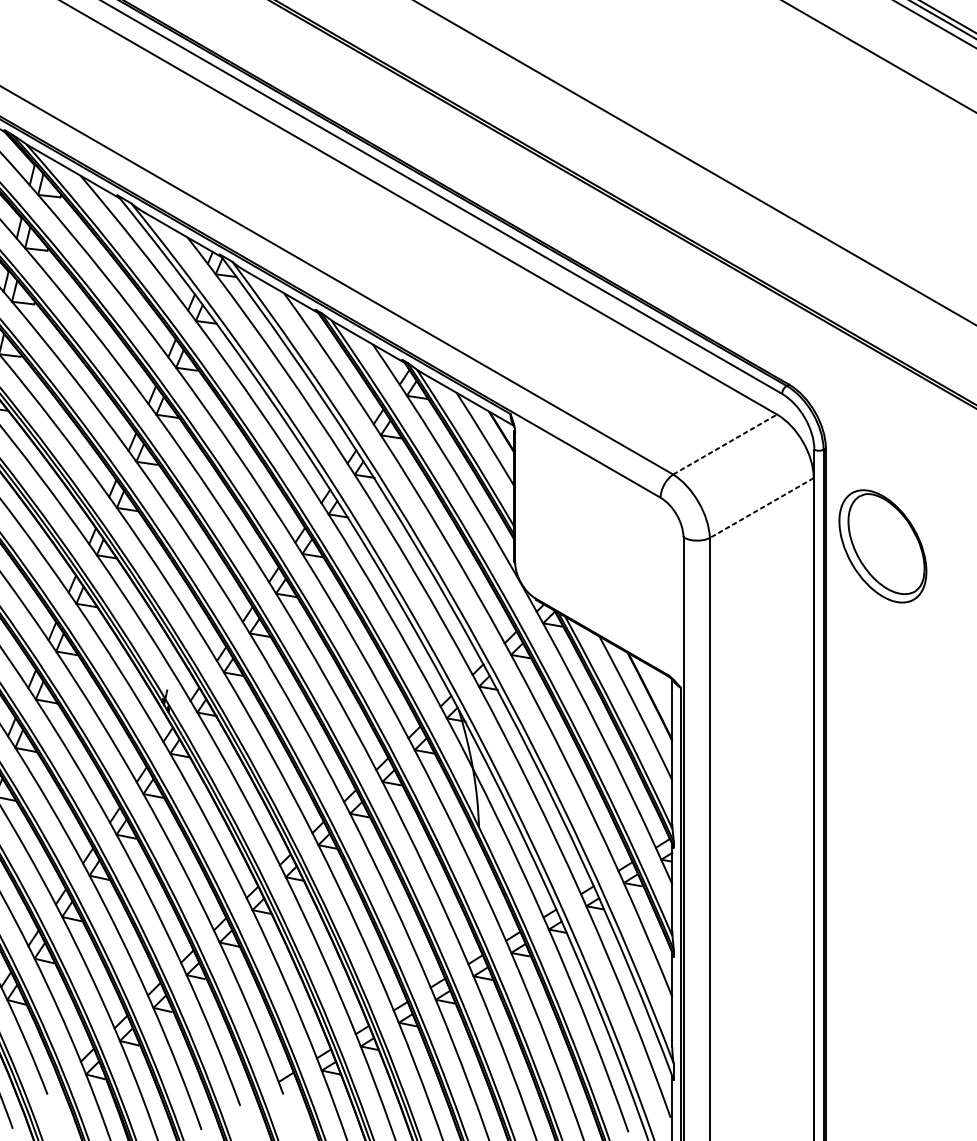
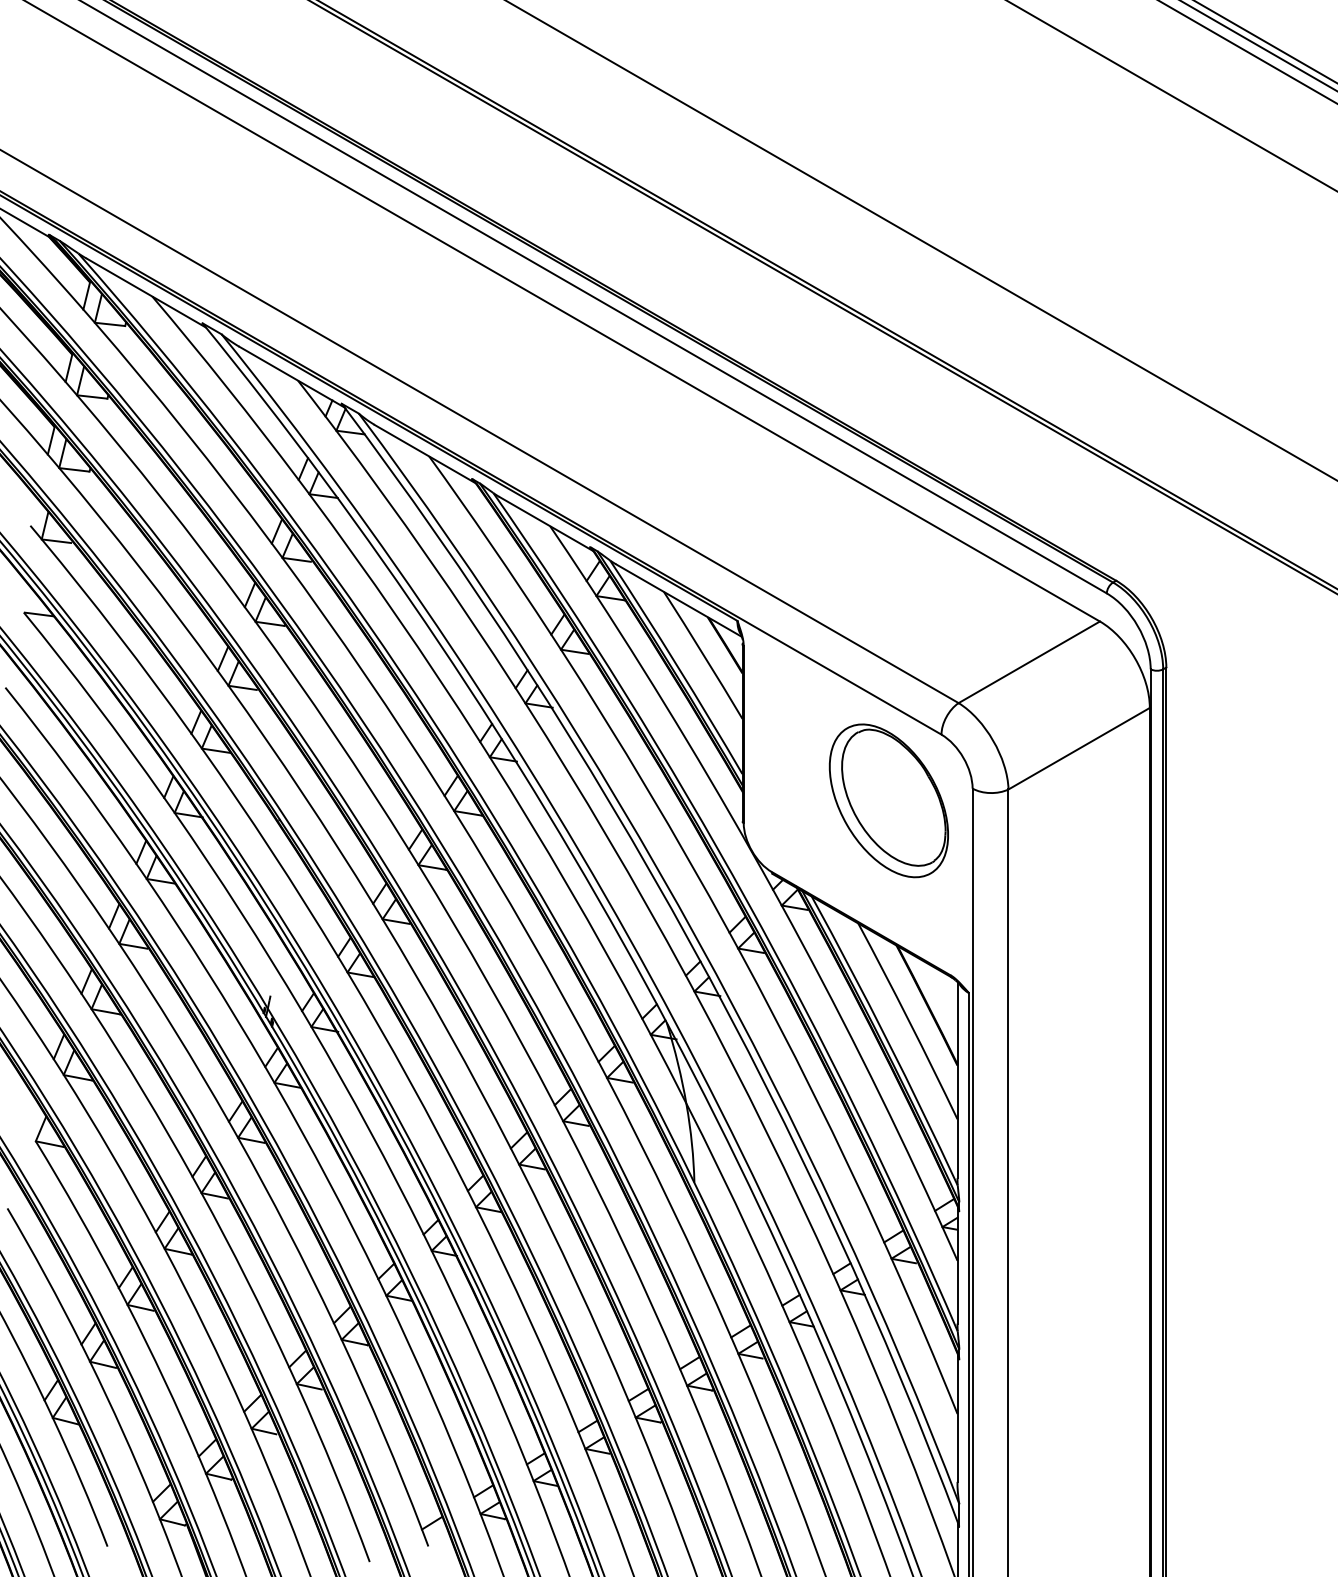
line: (725, 444) -> (1029, 662), dashed -> solid
line: (762, 507) -> (1079, 748), dashed -> solid
part: (882, 546) -> (888, 800), moved

